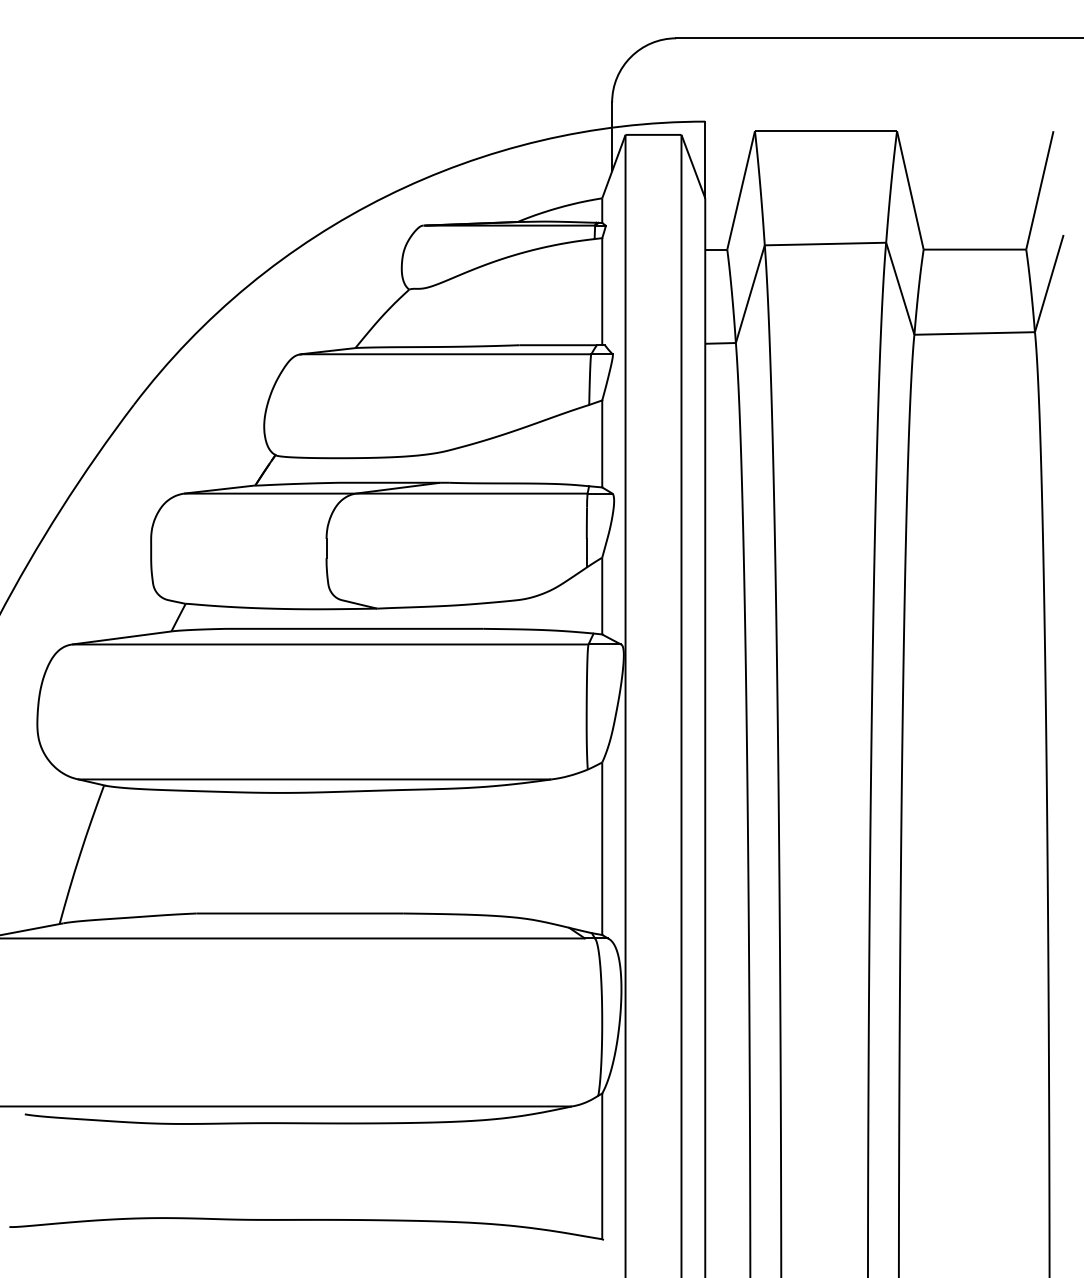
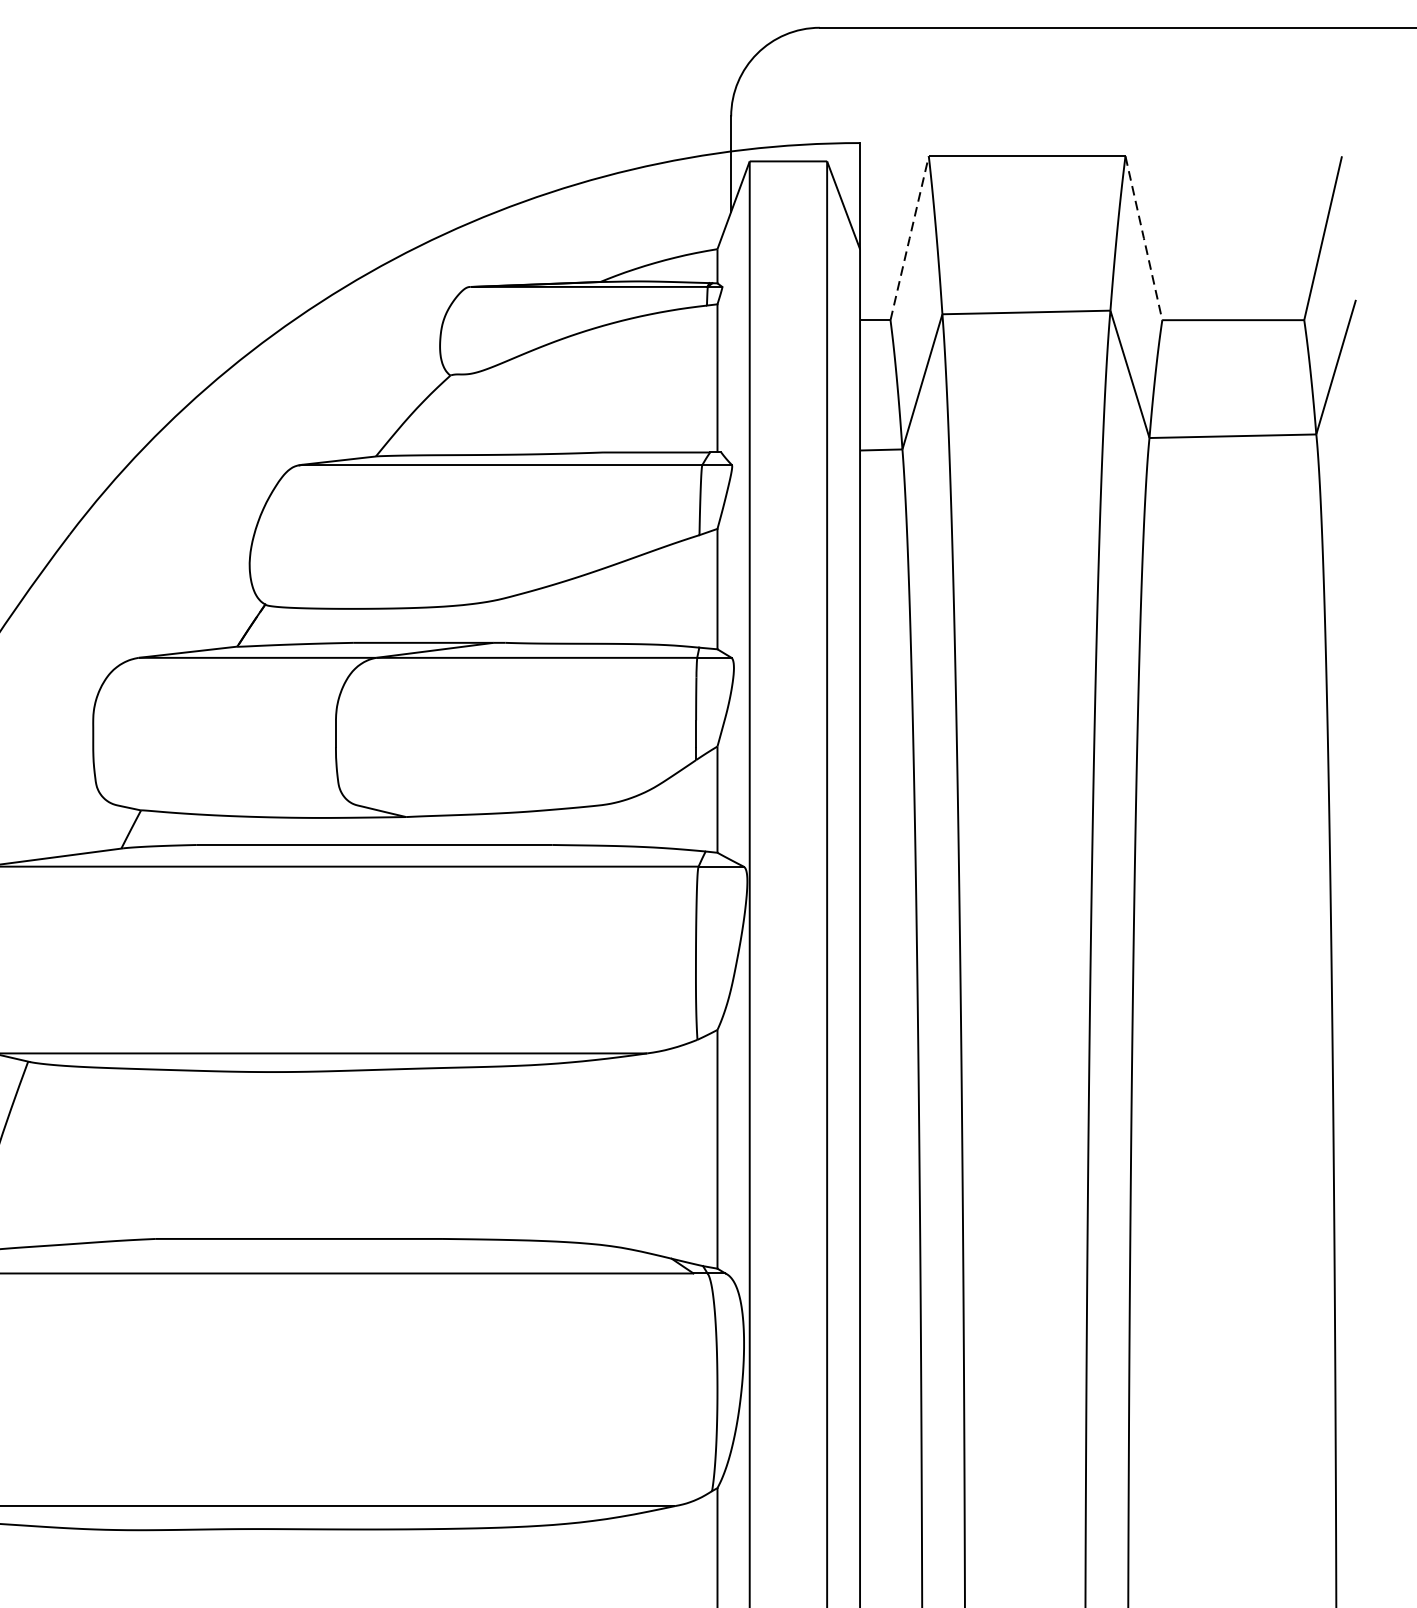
line: (741, 190) -> (910, 238), solid -> dashed
line: (910, 190) -> (1144, 238), solid -> dashed

